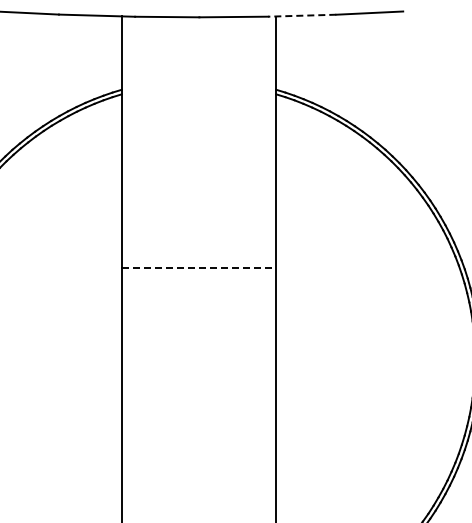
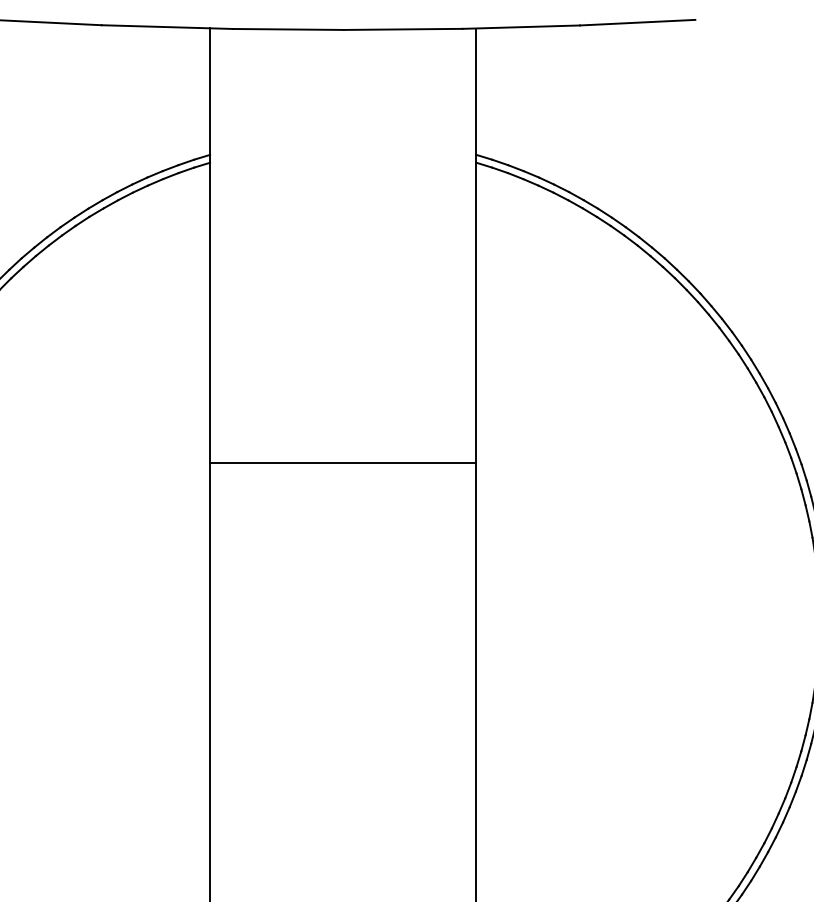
line: (301, 15) -> (519, 26), dashed -> solid
line: (199, 268) -> (344, 463), dashed -> solid

